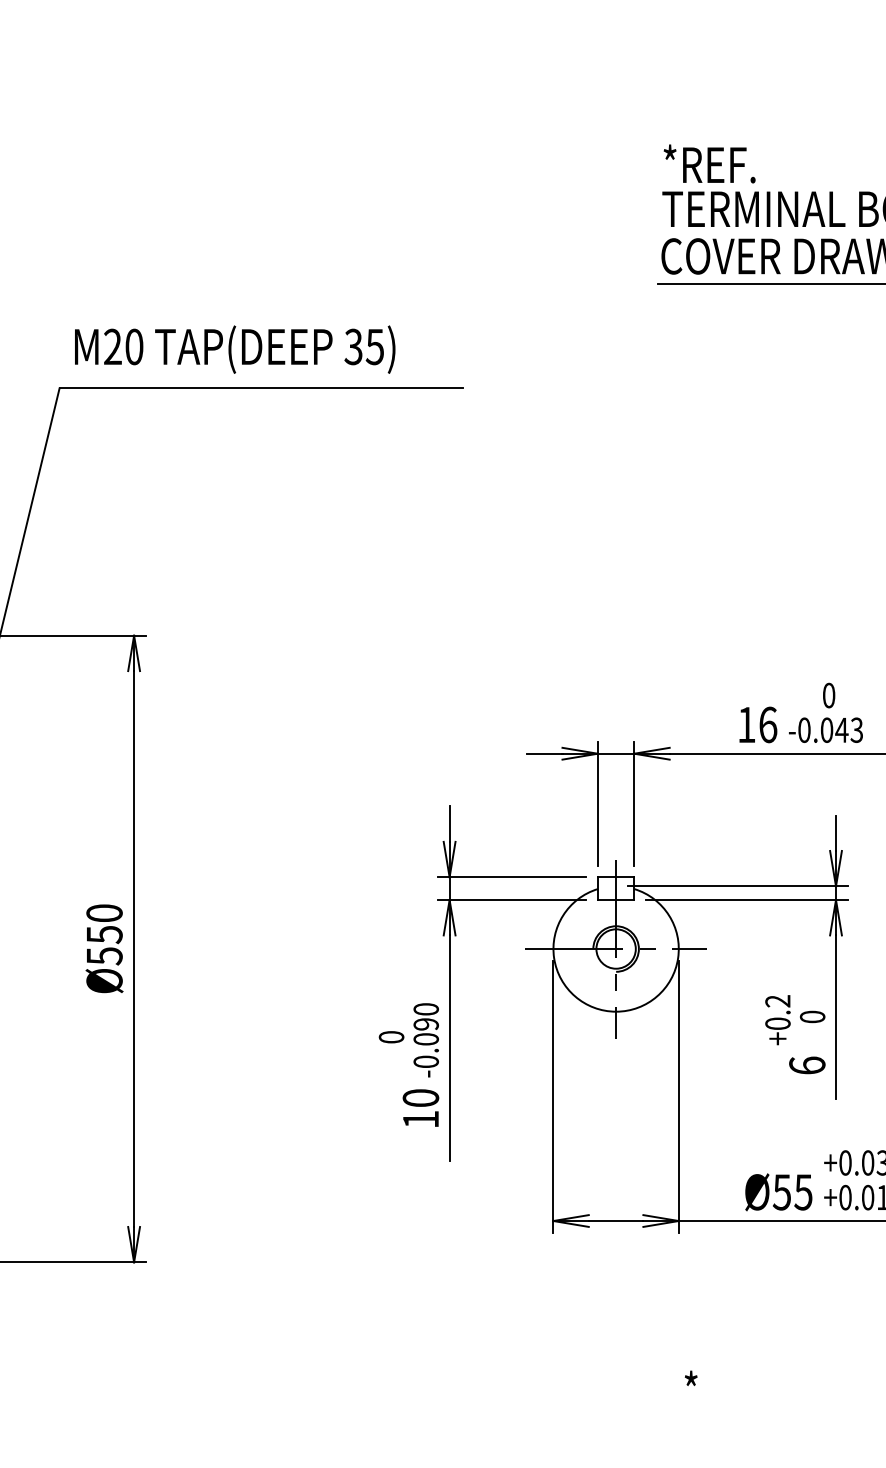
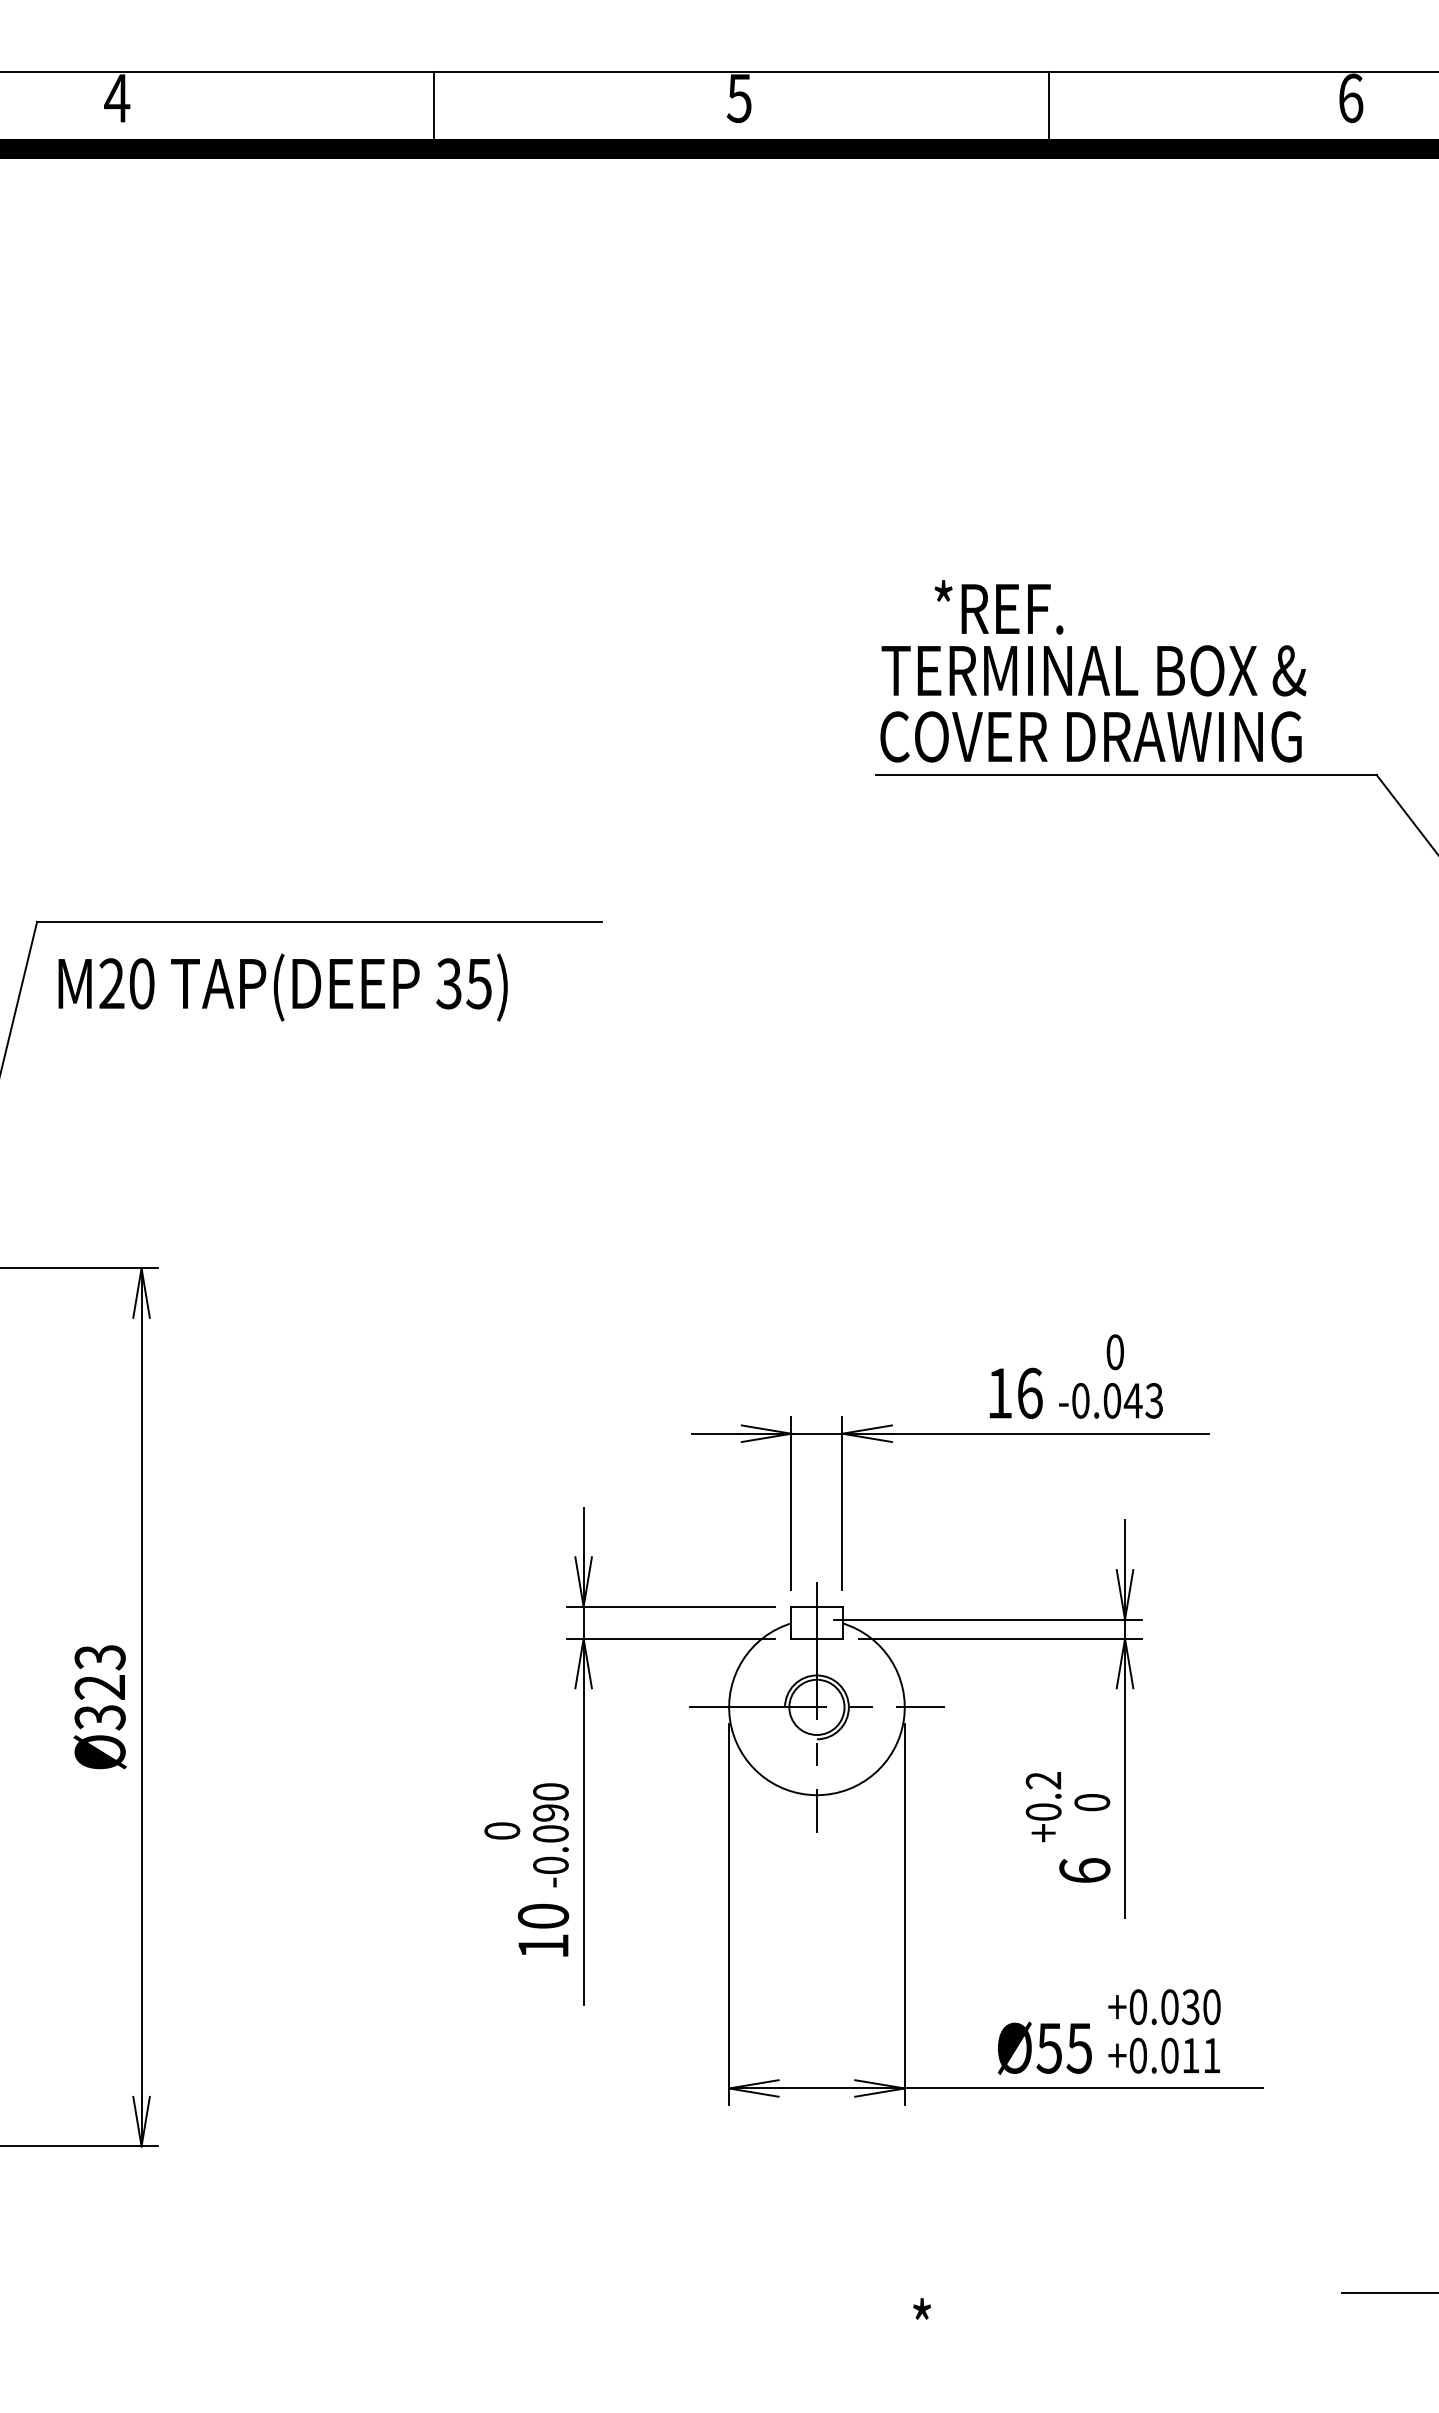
text: (709, 164) -> (998, 607), moved
text: (234, 349) -> (282, 987), moved
text: (104, 934) -> (99, 1687), Ø550 -> Ø323

